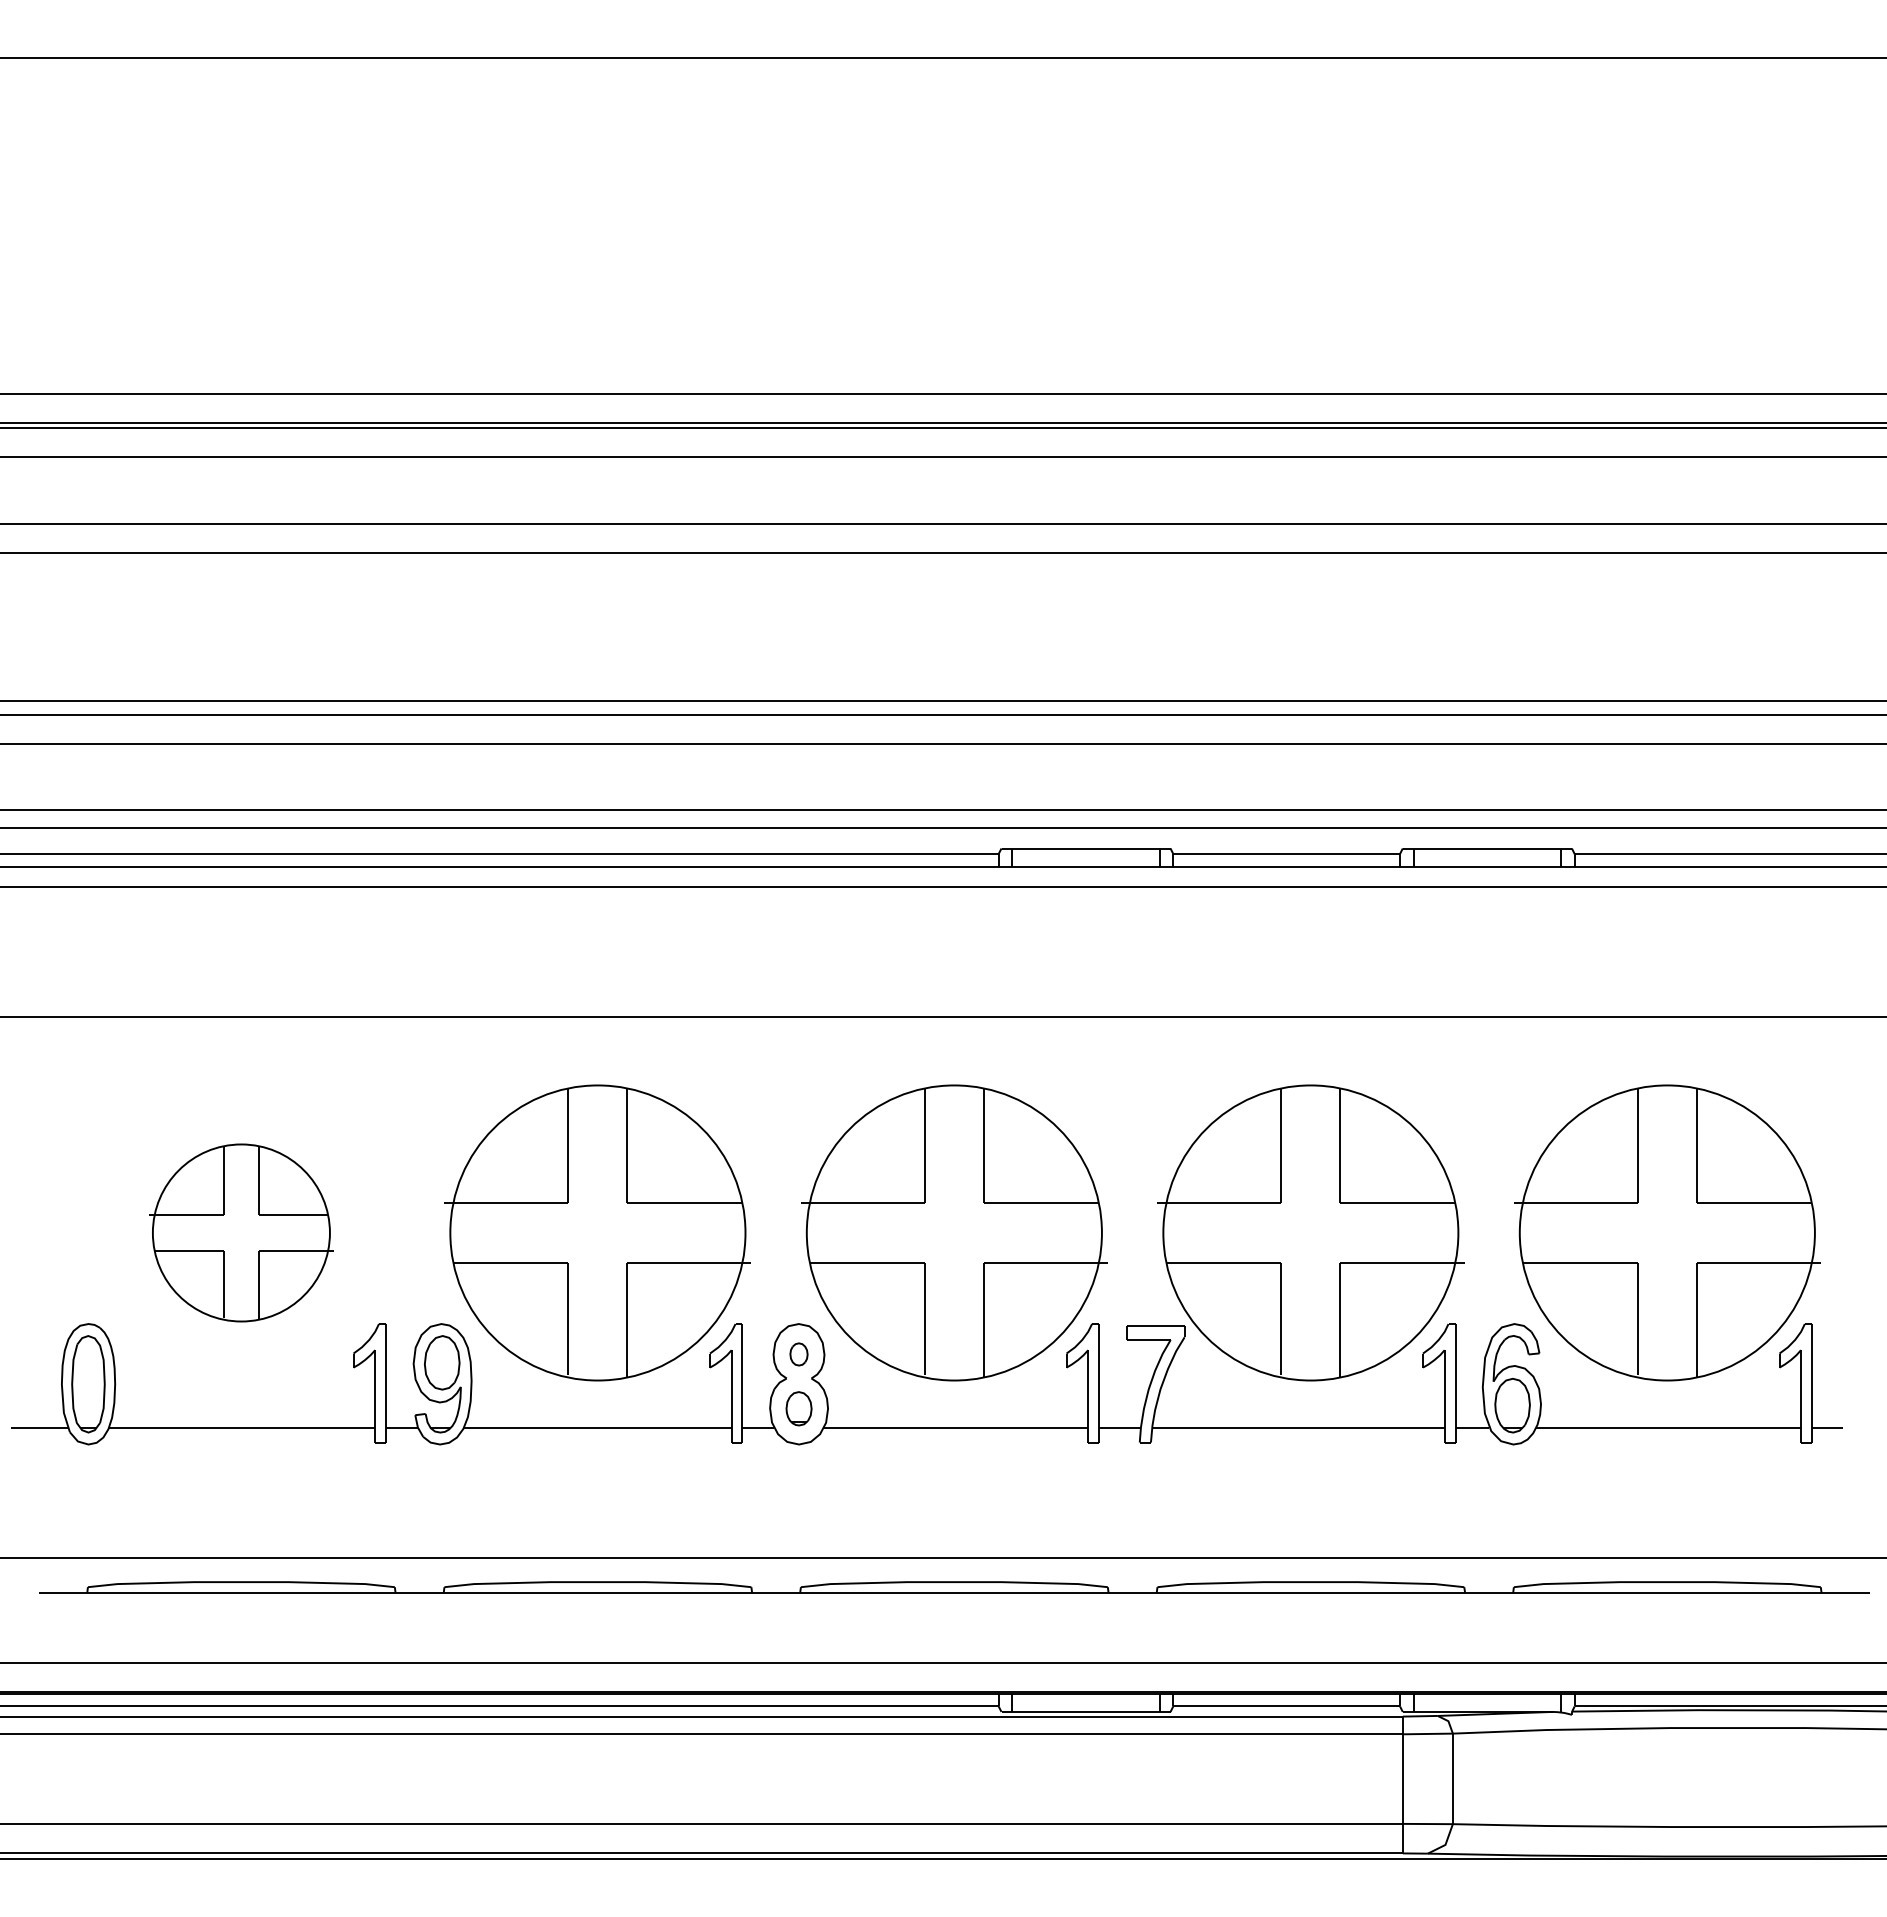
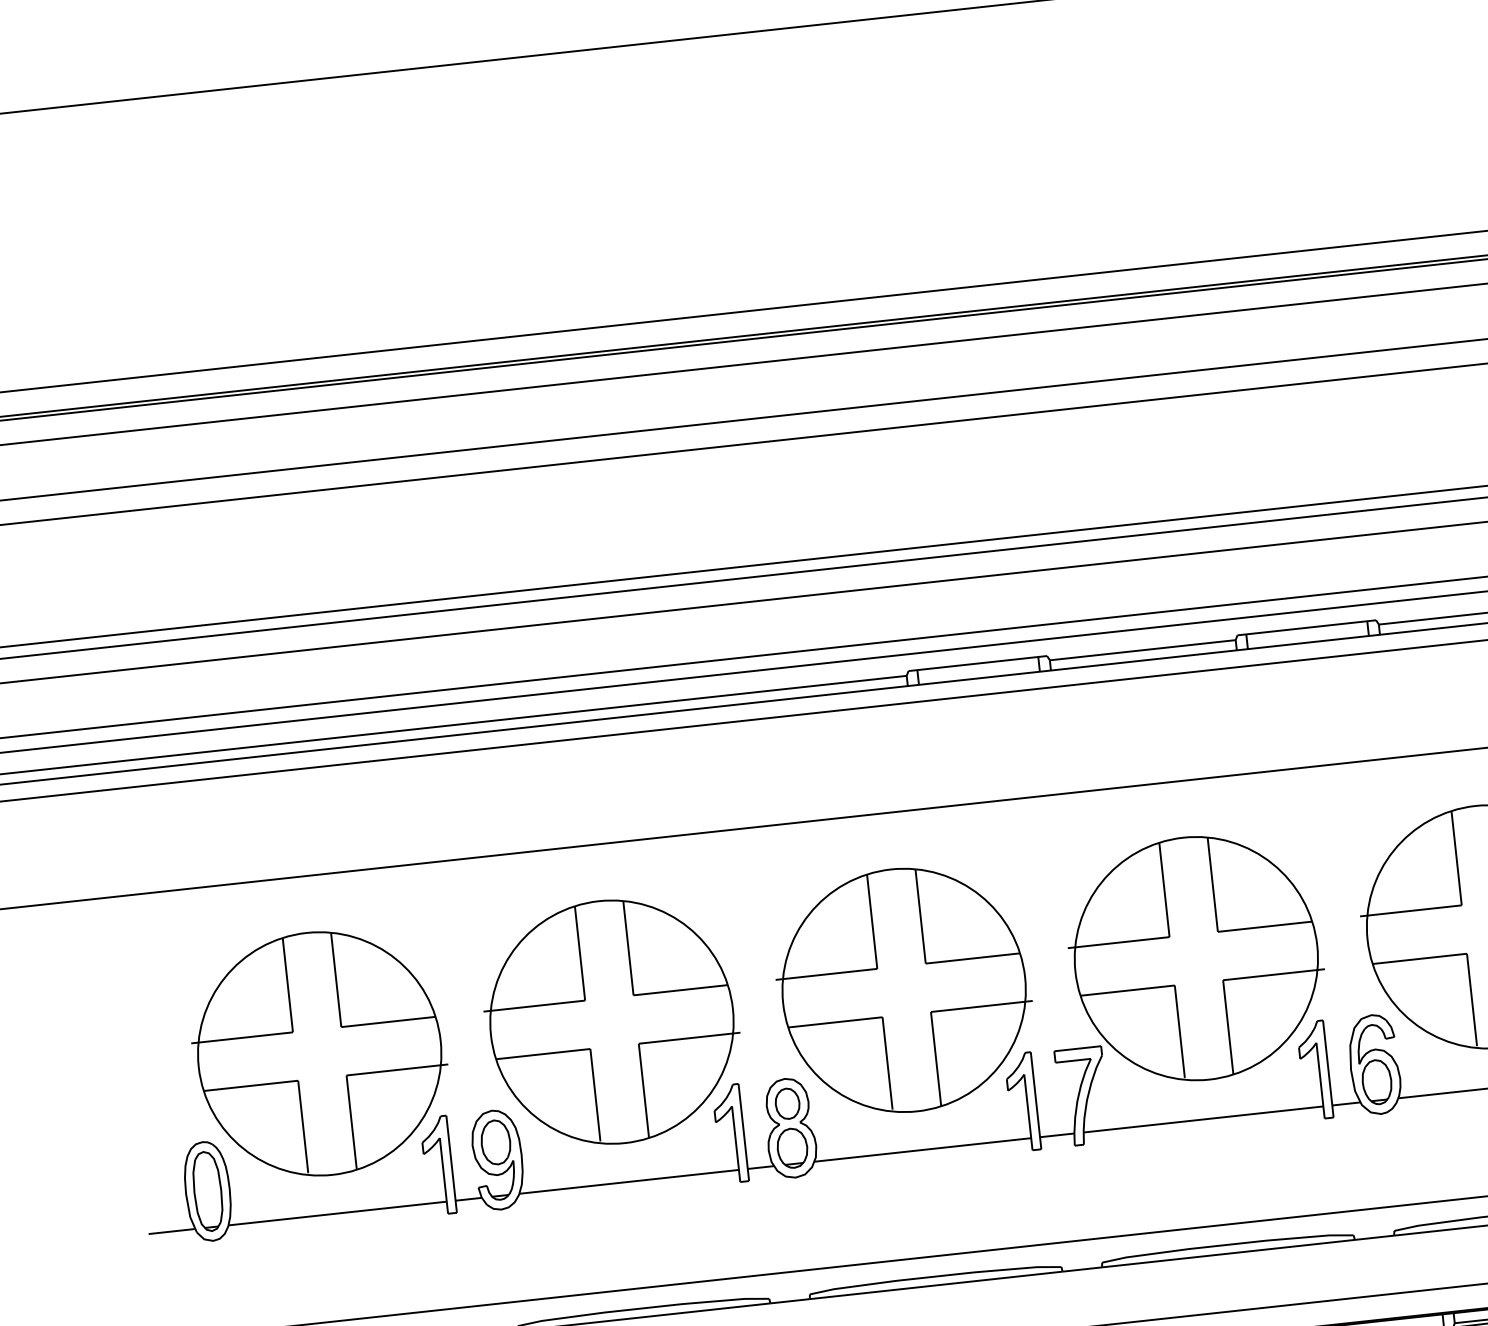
part: (241, 1232) -> (319, 1053), size x1.67
part: (798, 1354) -> (787, 1103), size x1.67
part: (798, 1408) -> (792, 1148), size x1.43

